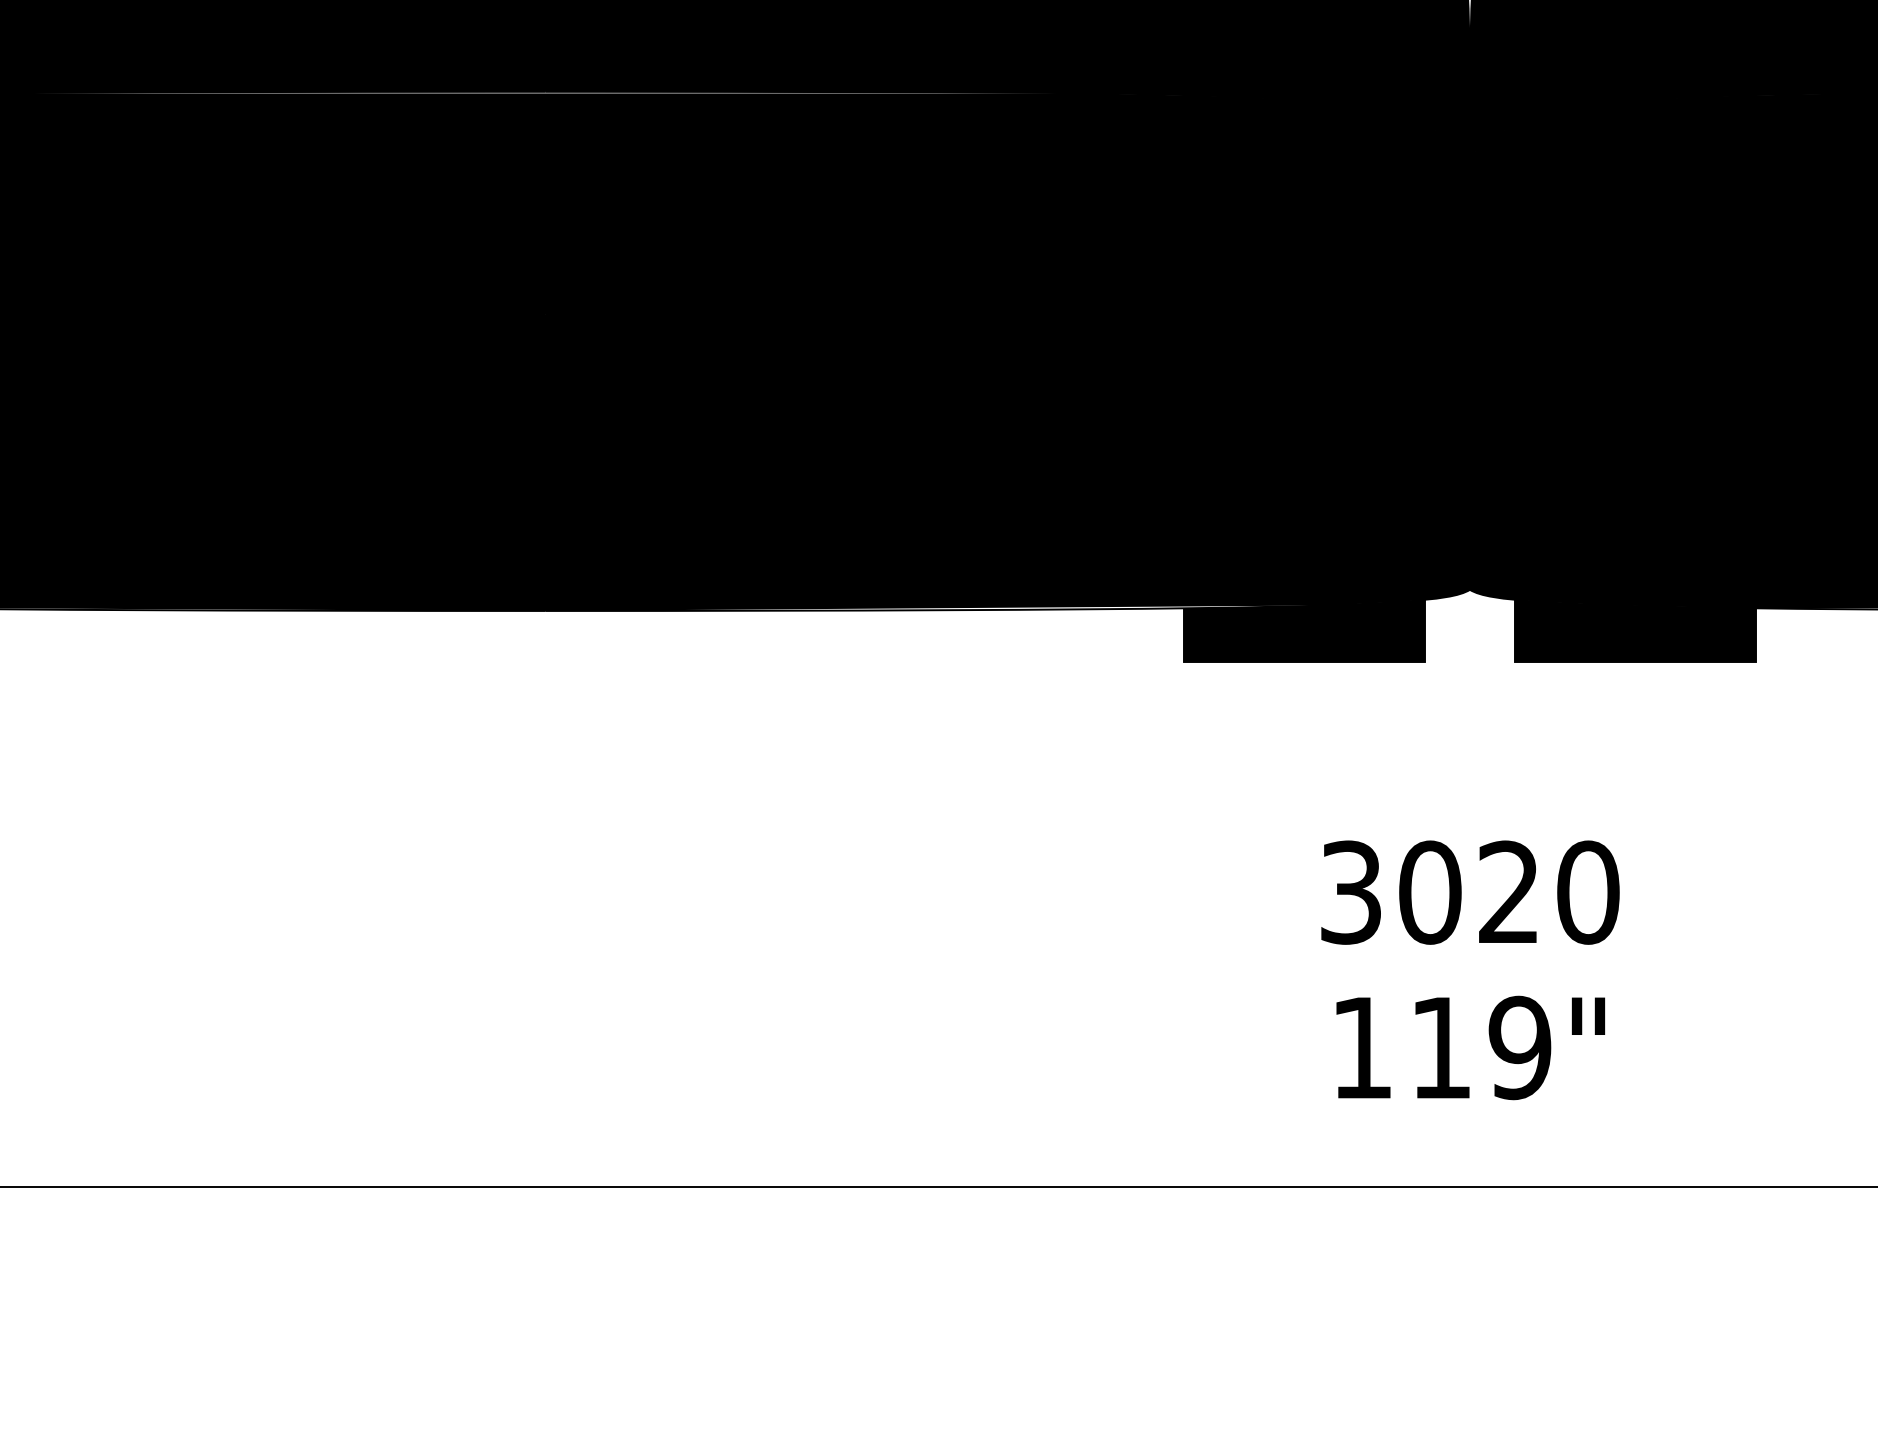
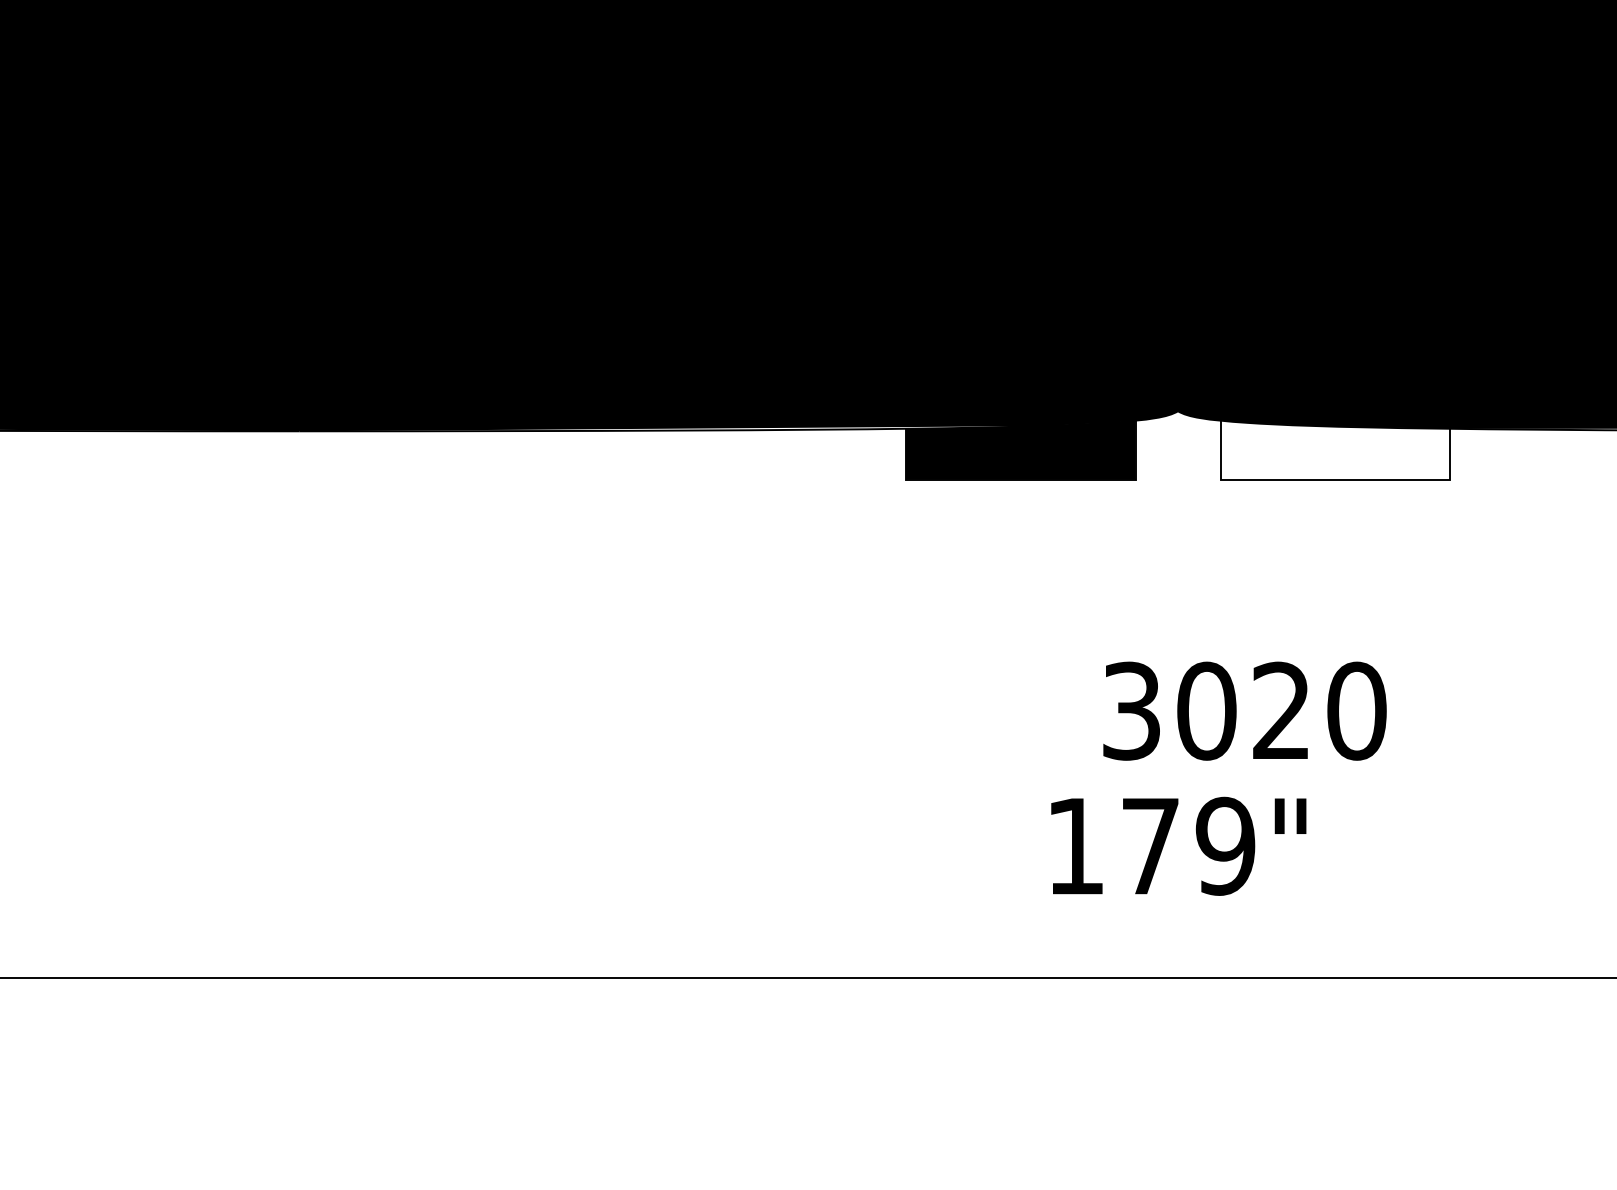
fill: (1635, 630) -> (1335, 449), removed
text: (1470, 892) -> (1245, 711), moved
text: (1441, 1047) -> (1150, 845), 119" -> 179"

